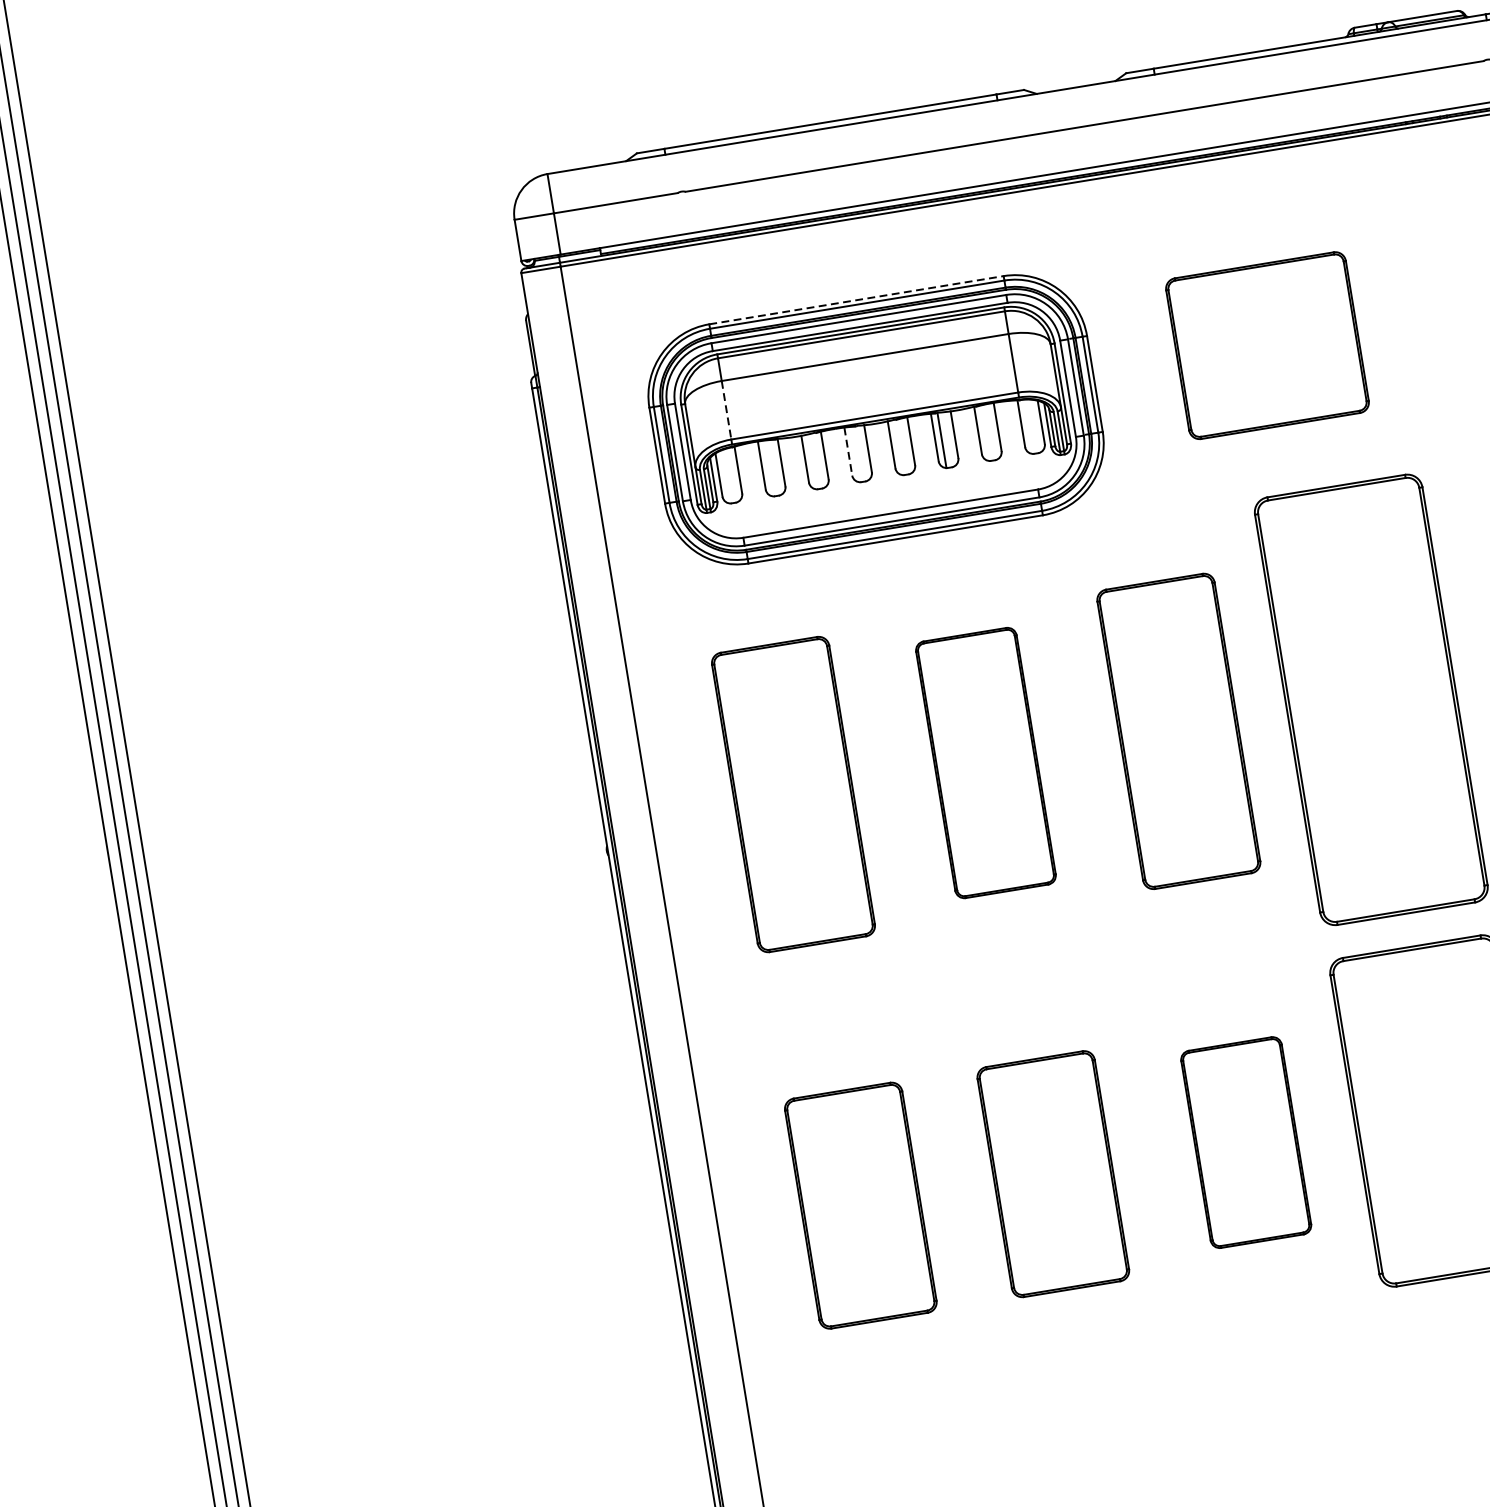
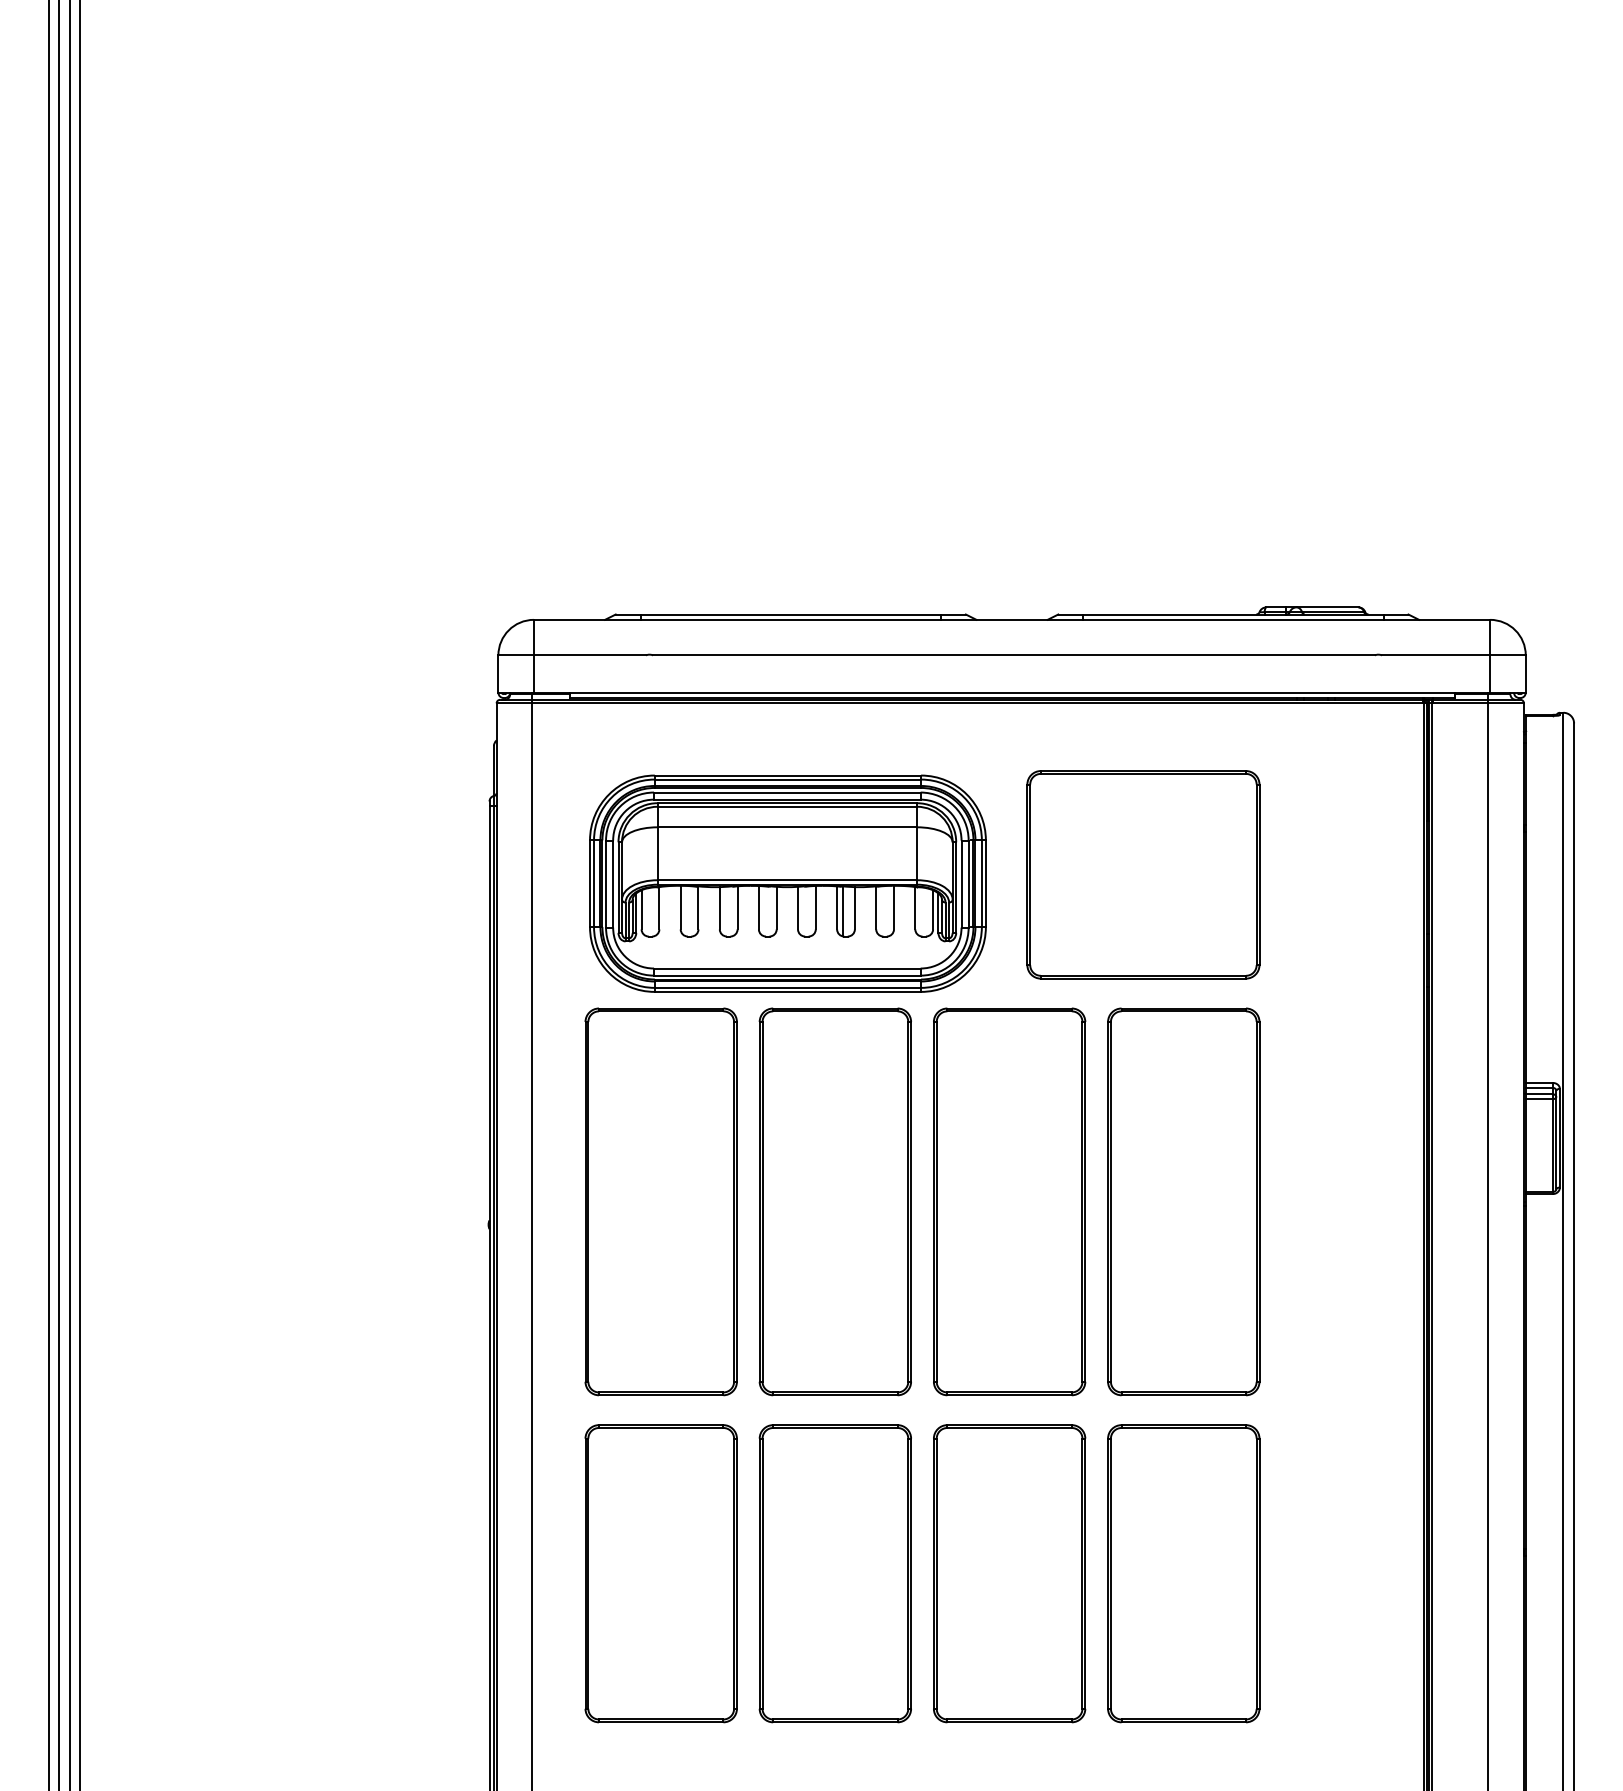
line: (857, 300) -> (788, 775), dashed -> solid
part: (1267, 345) -> (1143, 874), size x1.43
line: (726, 411) -> (657, 854), dashed -> solid
line: (847, 451) -> (758, 907), dashed -> solid
part: (1178, 731) -> (1009, 1201), size x1.43
part: (985, 762) -> (834, 1201), size x1.67
part: (792, 794) -> (660, 1201), size x1.43
part: (1245, 1142) -> (1009, 1573), size x1.67
part: (1052, 1173) -> (834, 1573), size x1.43
part: (860, 1205) -> (660, 1573), size x1.43

